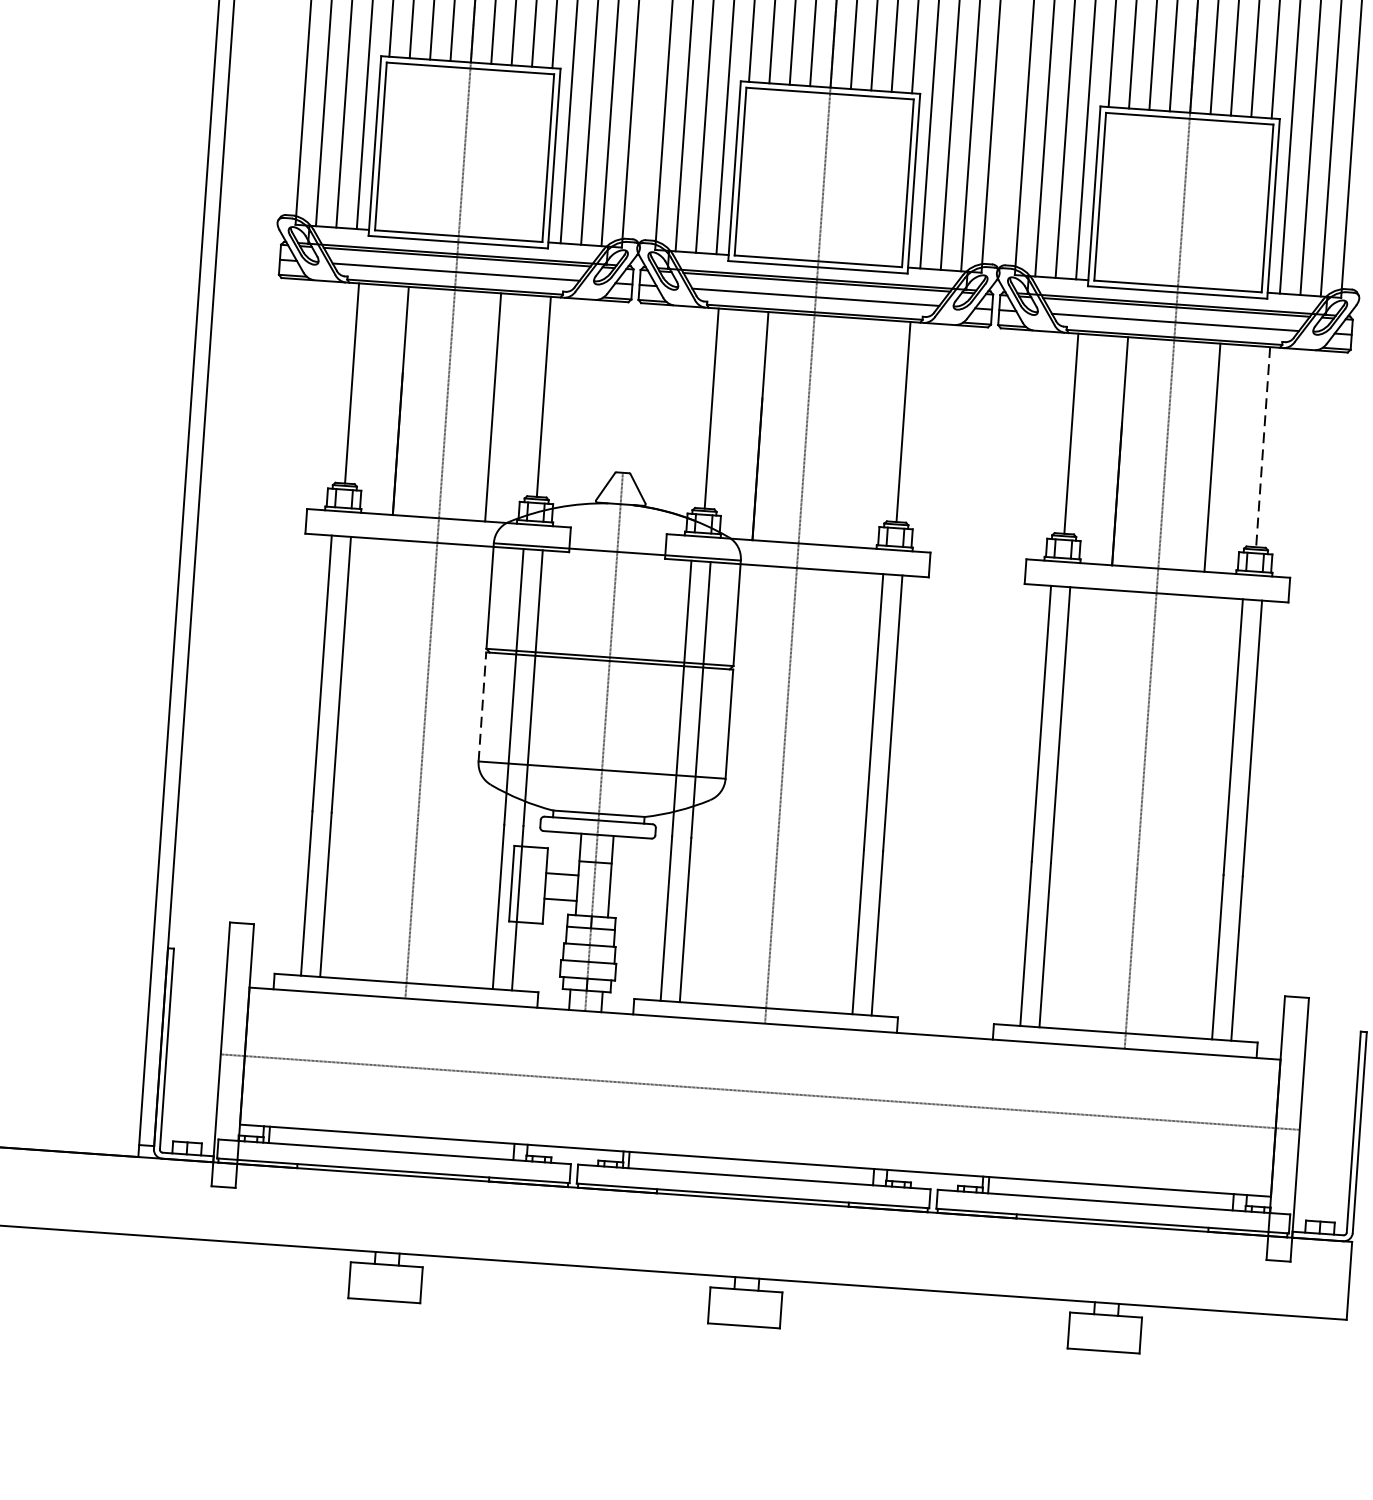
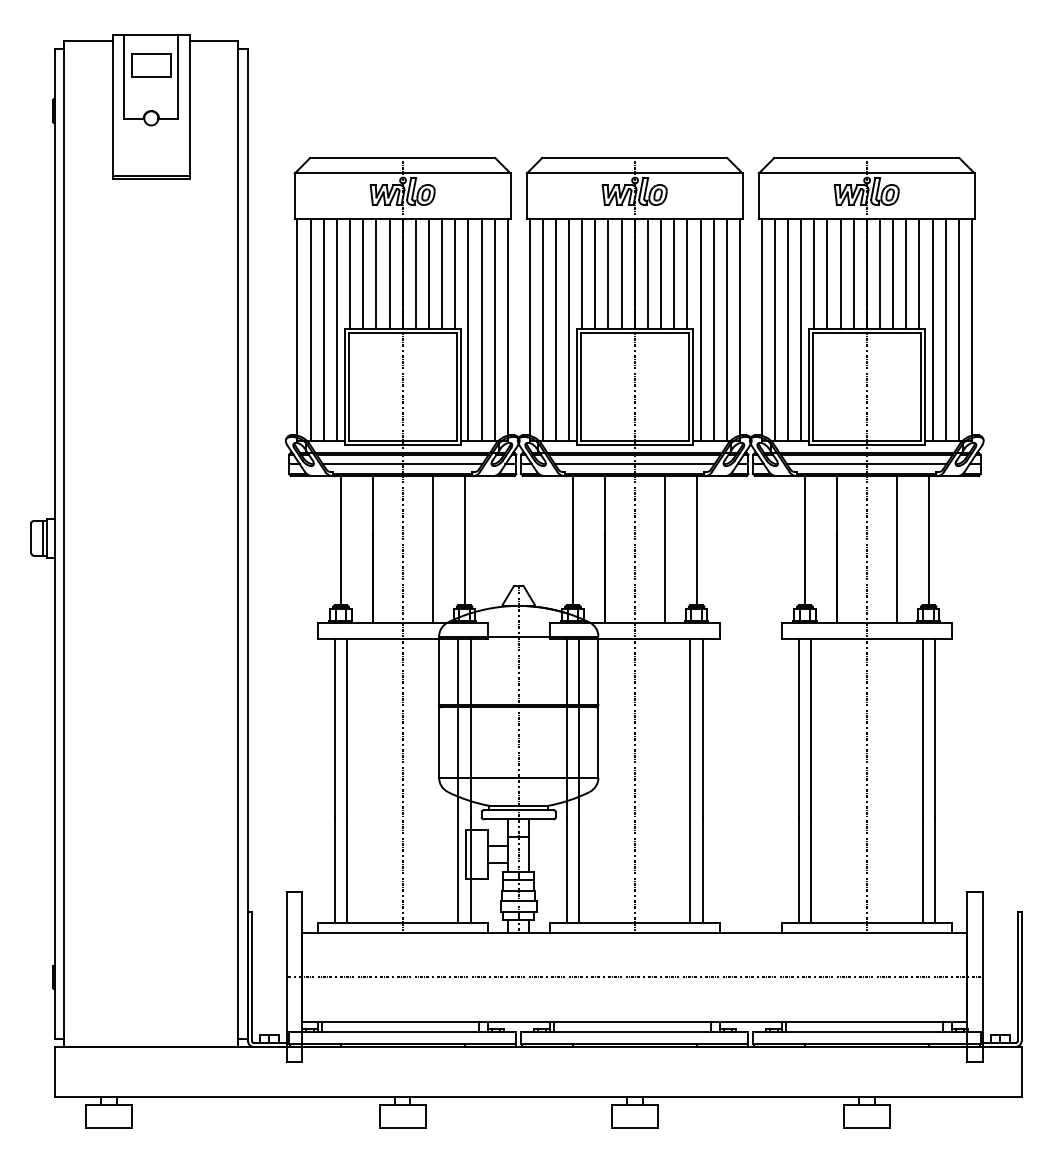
line: (852, 432) -> (664, 549), added
line: (1262, 446) -> (928, 540), dashed -> solid
line: (483, 707) -> (439, 742), dashed -> solid

